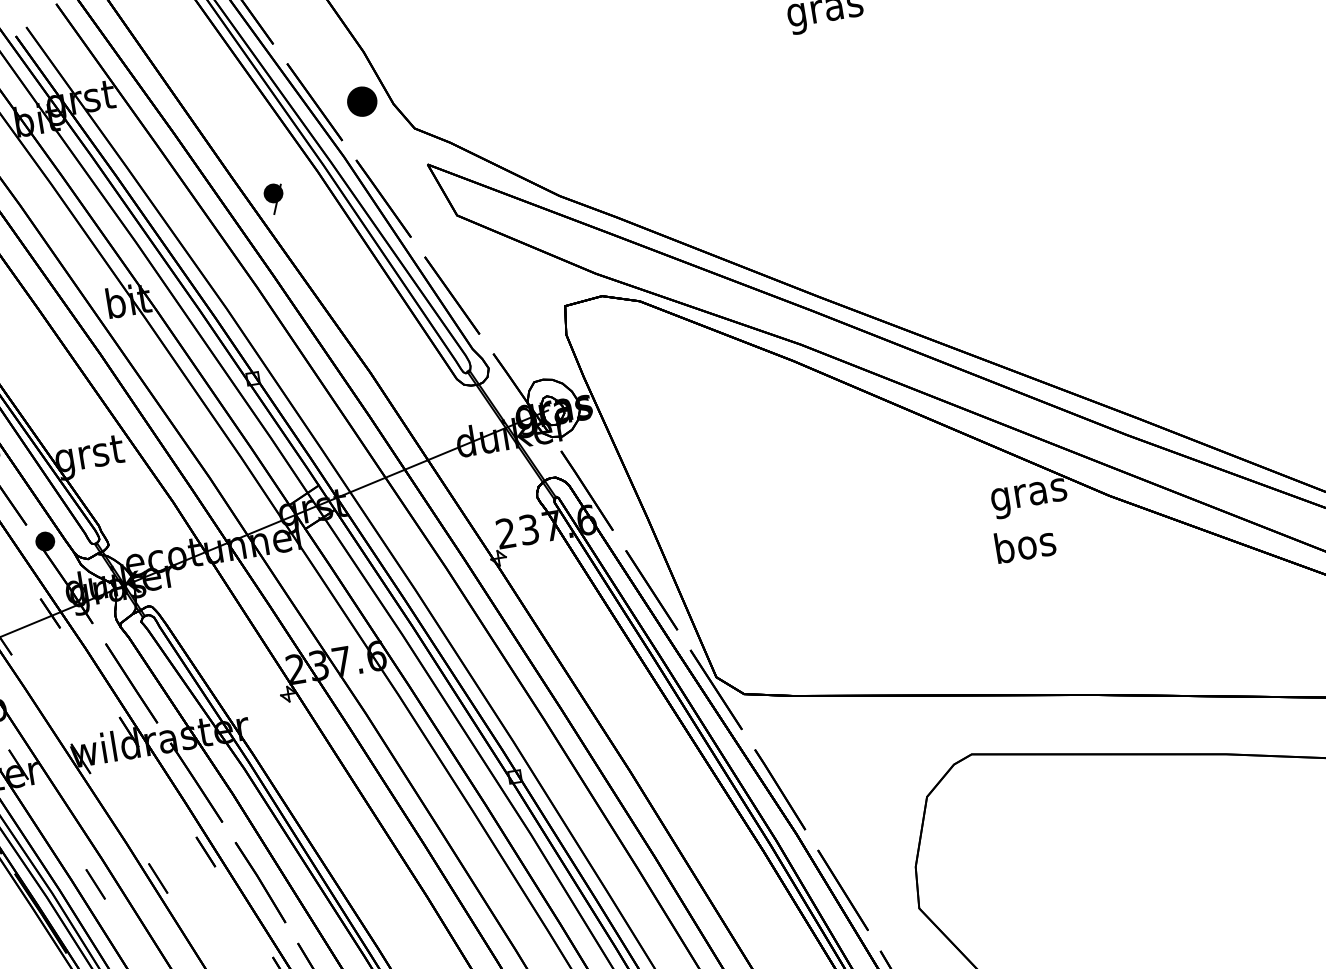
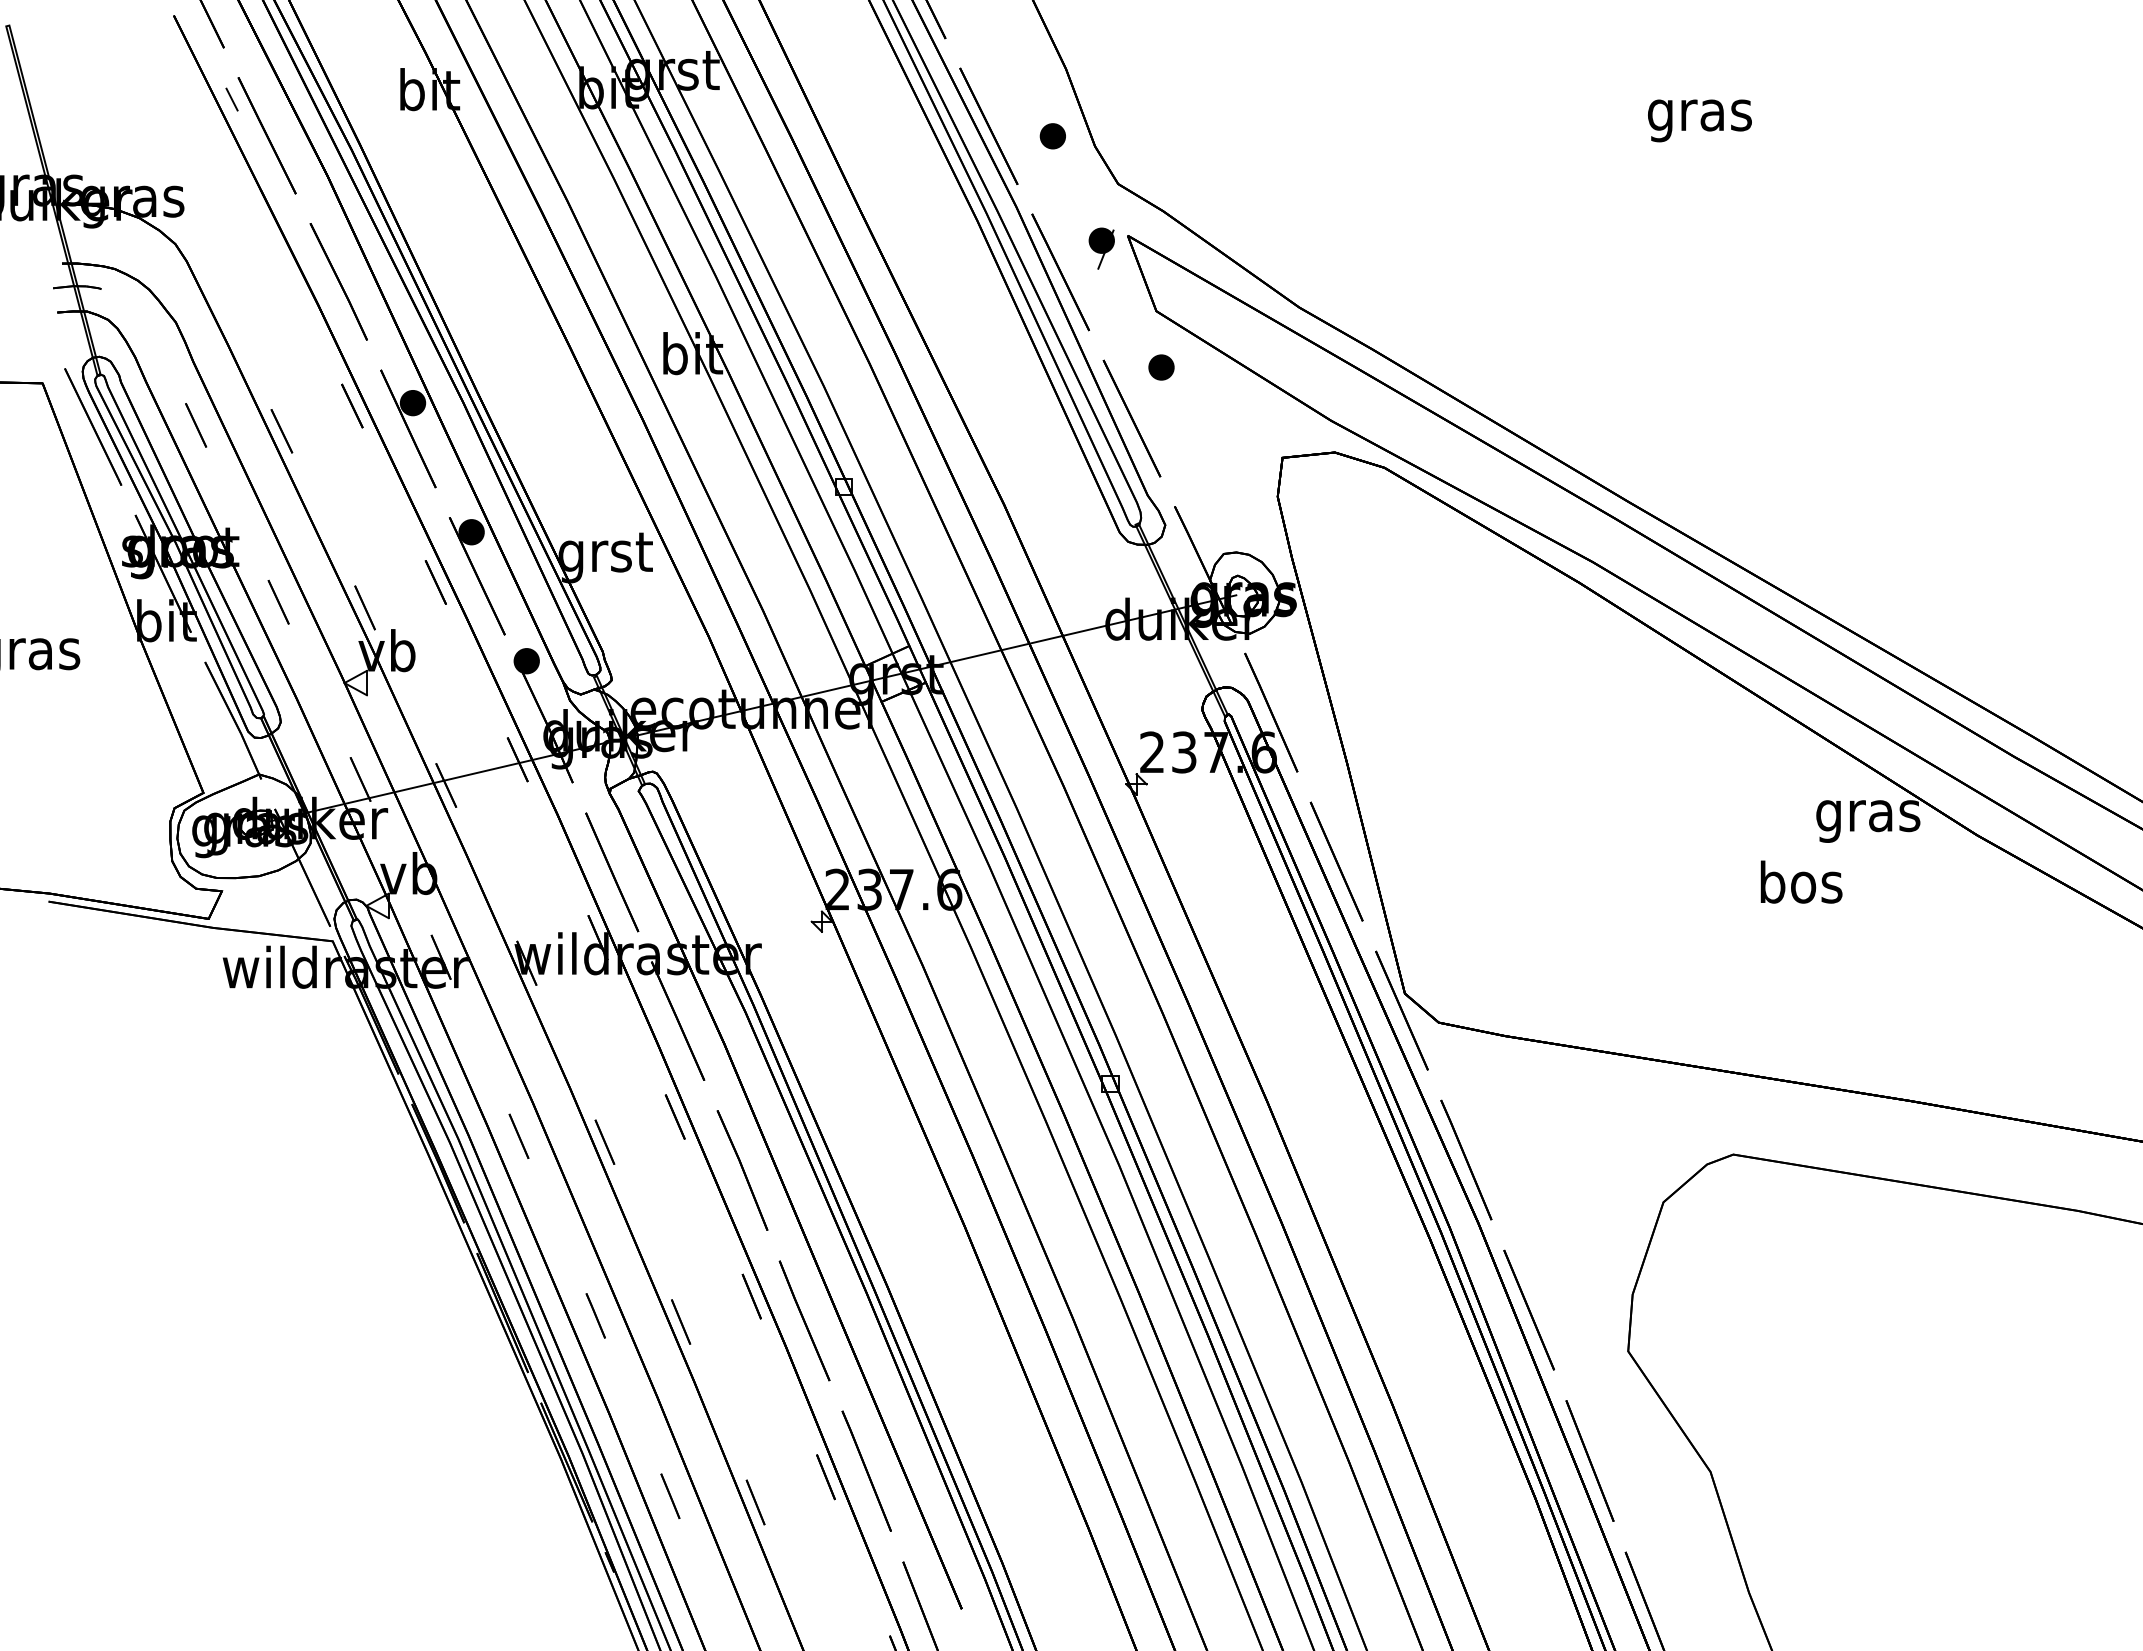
part: (361, 101) -> (1052, 136), size x0.62
part: (274, 199) -> (1101, 248), moved
part: (467, 255) -> (1161, 367), added
text: (1025, 543) -> (1801, 881), moved

